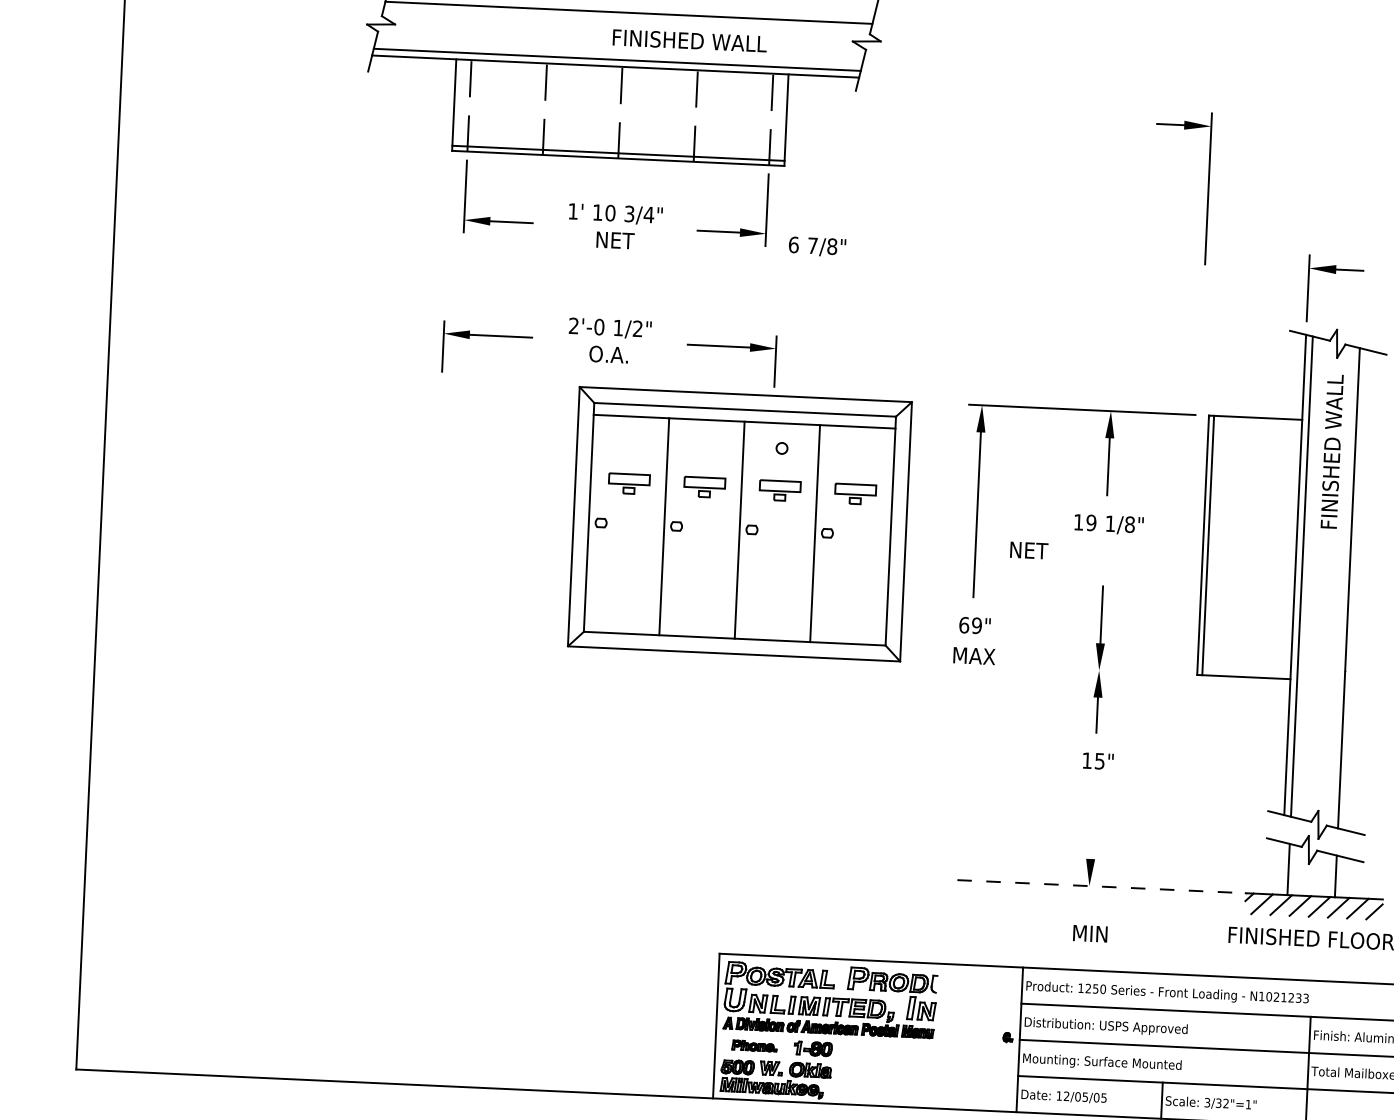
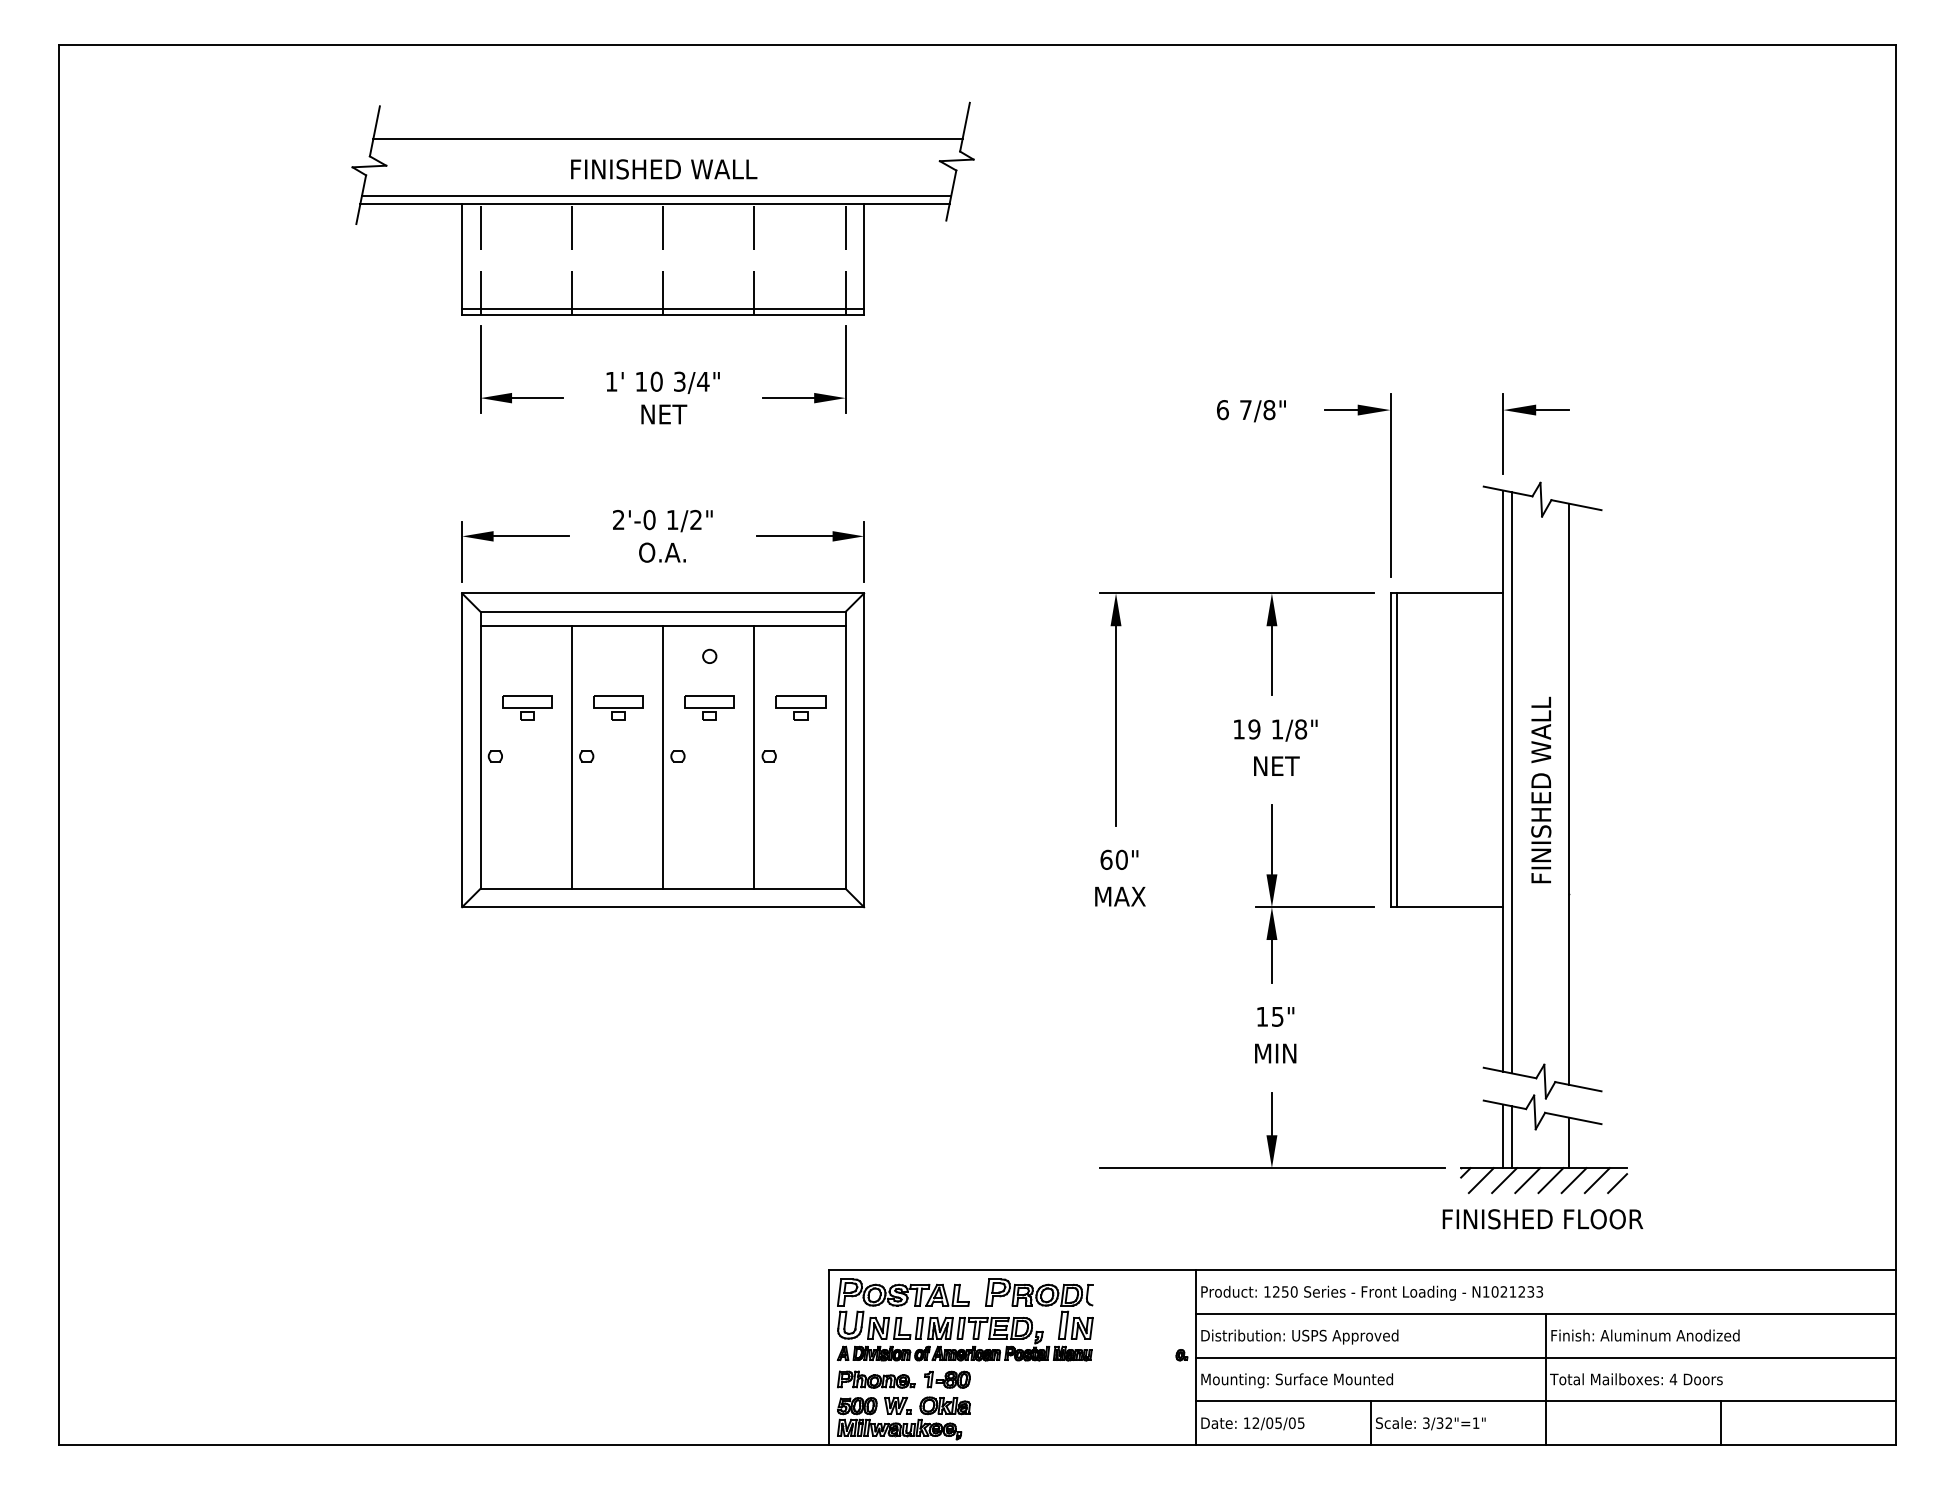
text: (690, 41) -> (664, 169), moved
part: (1208, 188) -> (1390, 485), moved
text: (817, 247) -> (1251, 411), moved
text: (1332, 451) -> (1541, 789), moved
part: (740, 524) -> (663, 750), moved
text: (1028, 549) -> (1276, 765), moved
text: (976, 625) -> (1121, 859), 69" -> 60"
line: (1135, 672) -> (1315, 907), added
line: (1091, 840) -> (1271, 1113), added
line: (1281, 868) -> (1503, 1136), added
line: (1089, 886) -> (1271, 1168), dashed -> solid
text: (1090, 933) -> (1275, 1053), moved
part: (754, 1045) -> (876, 1379), size x1.43

